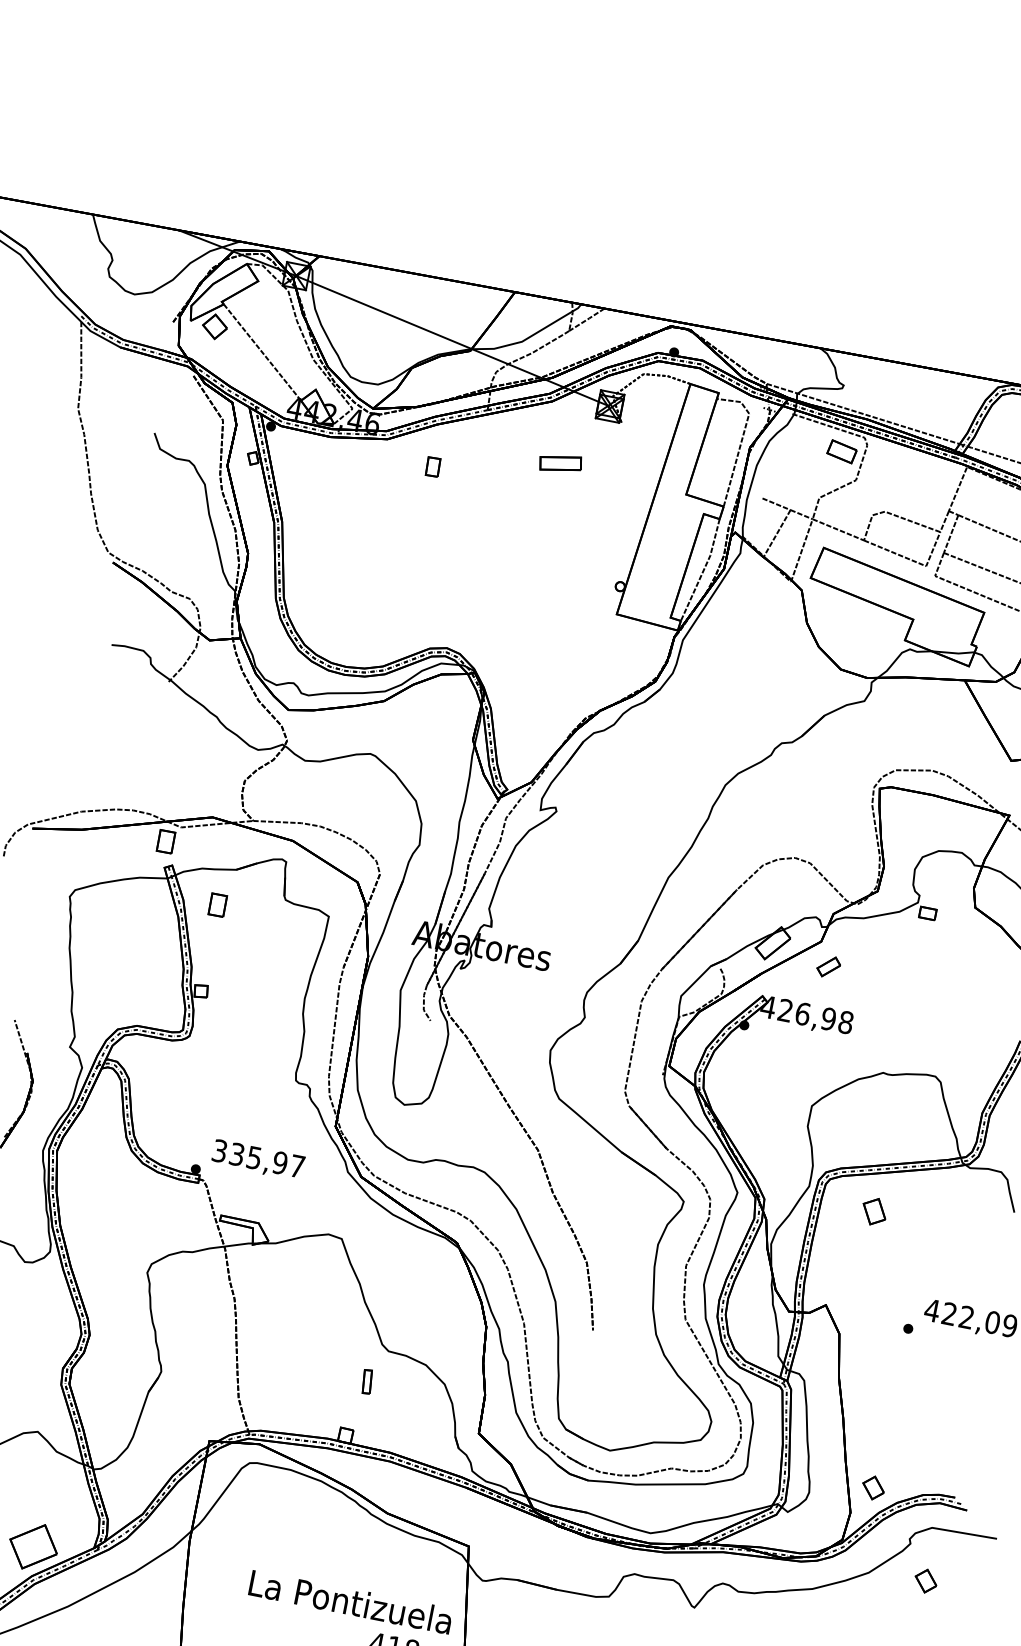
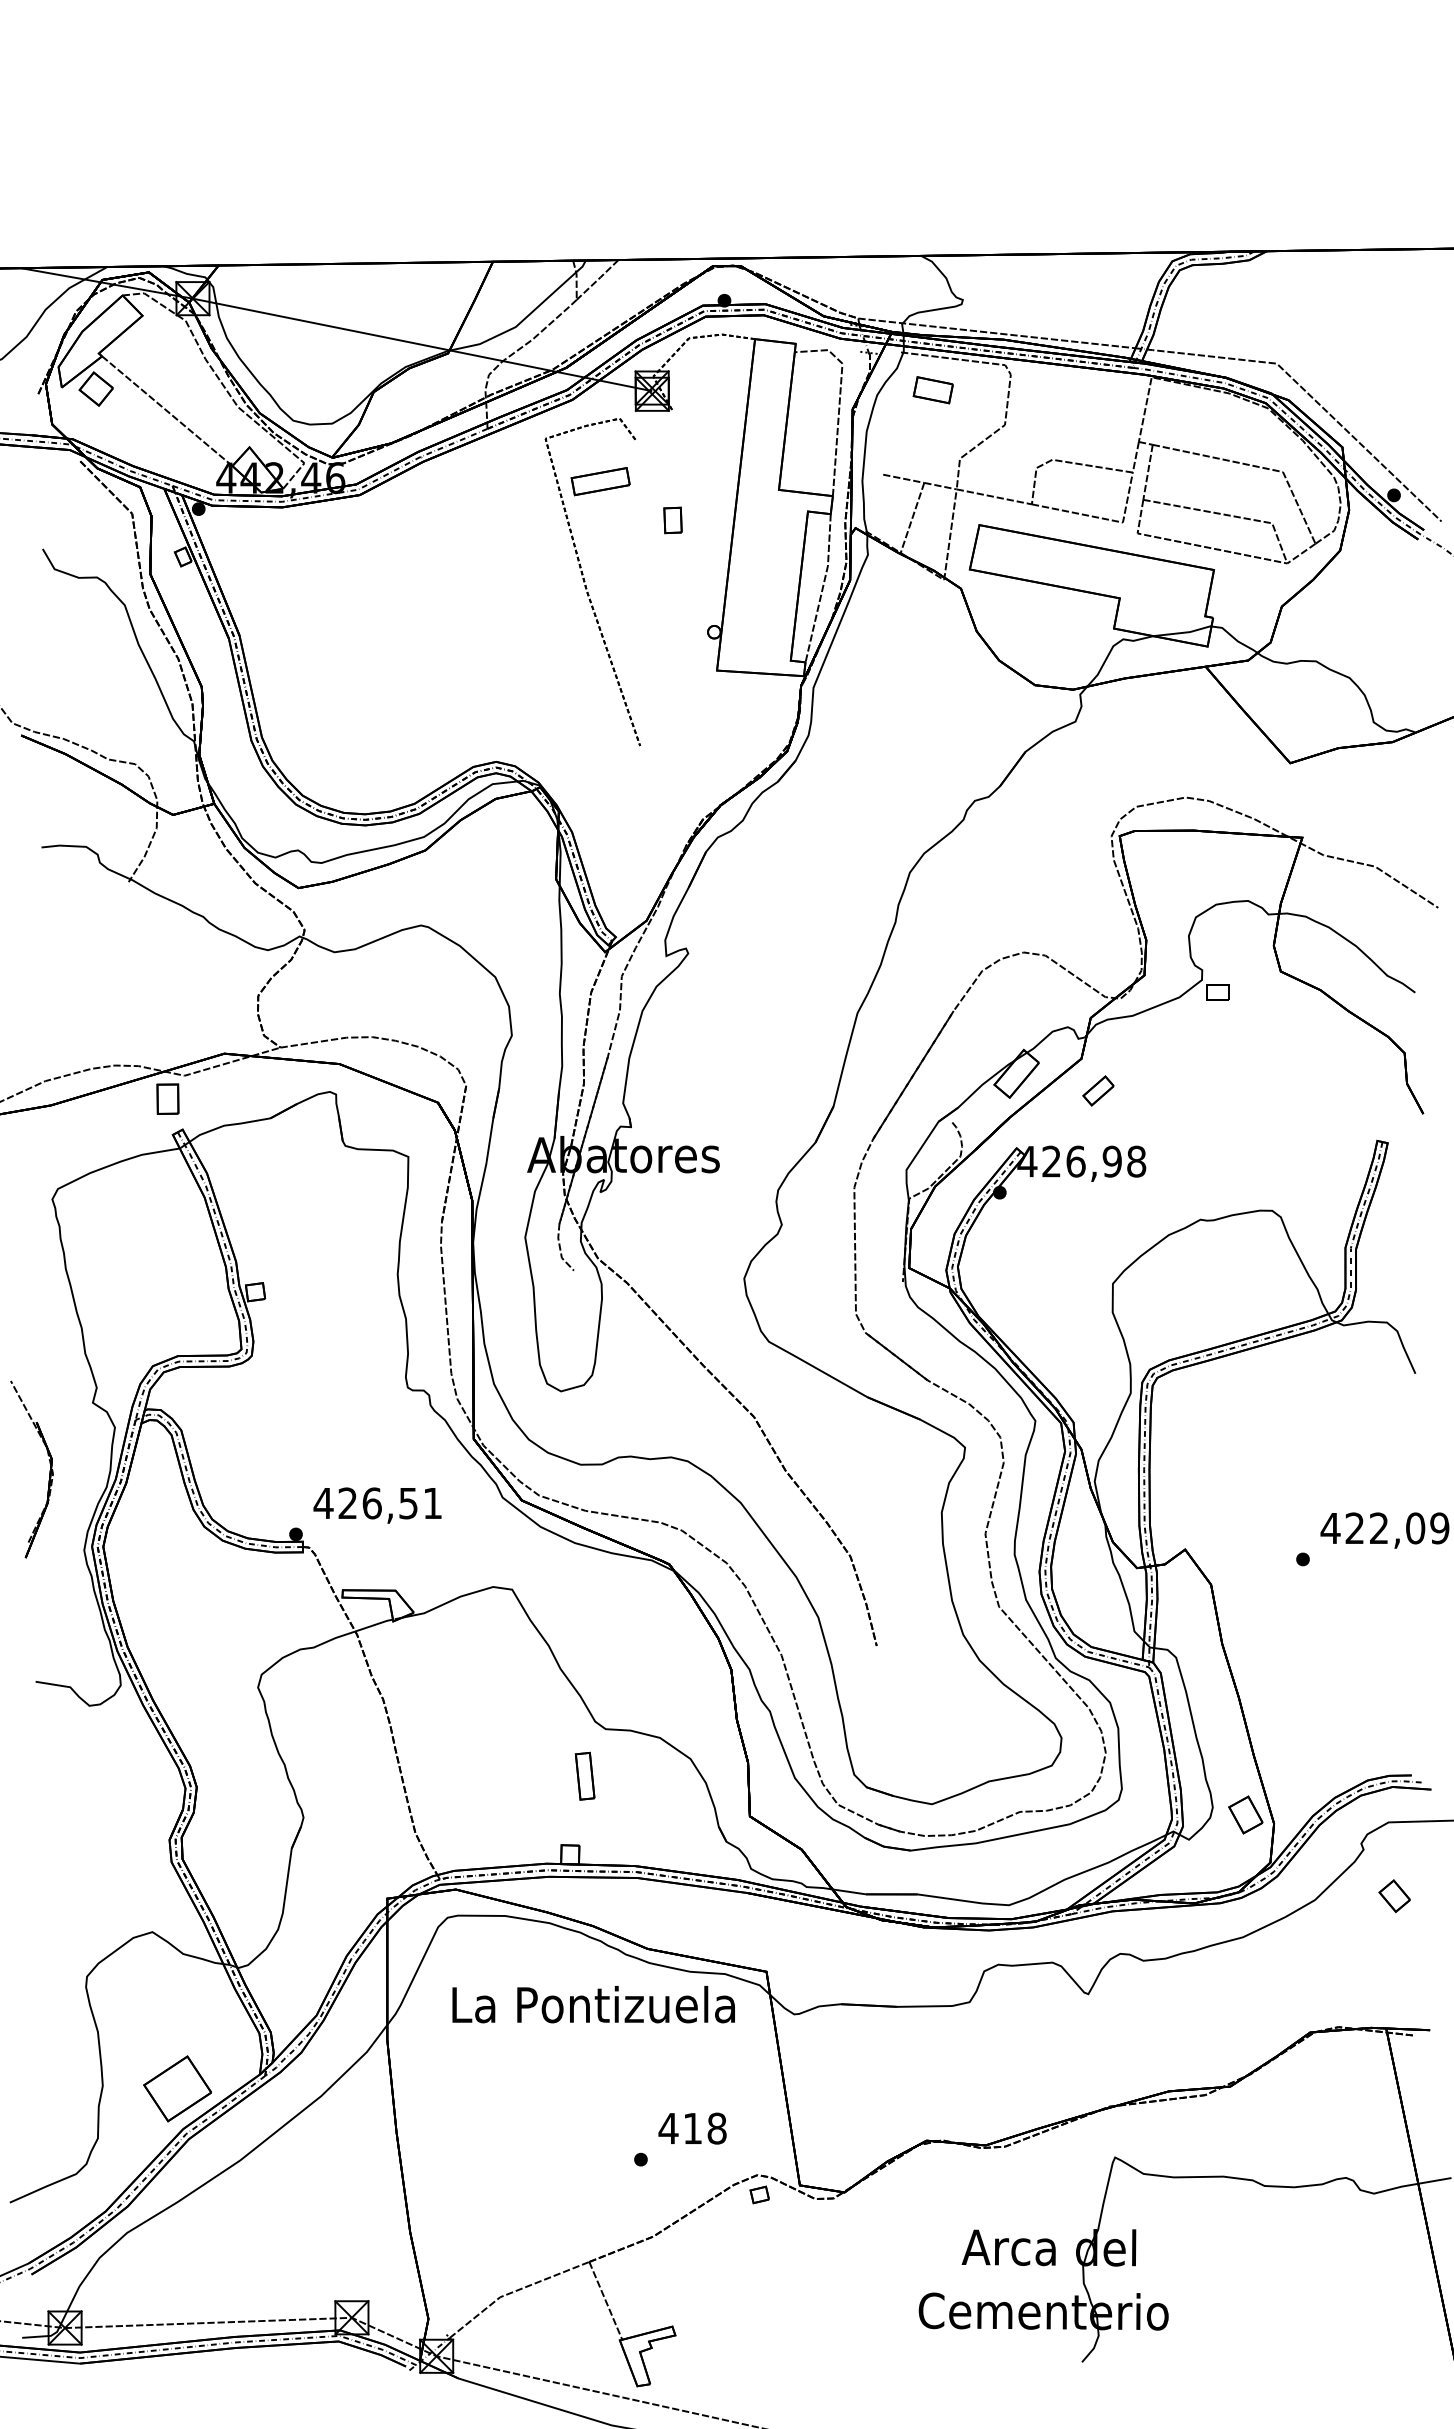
part: (841, 451) -> (932, 390), moved
part: (432, 467) -> (672, 520), moved
part: (535, 535) -> (586, 585), added
part: (217, 904) -> (254, 1170), removed
text: (258, 1158) -> (377, 1503), 335,97 -> 426,51
part: (874, 1211) -> (1245, 1814), moved
part: (367, 1381) -> (584, 1775), size x1.43
part: (873, 1487) -> (1298, 1783), removed
text: (350, 1601) -> (593, 2004), moved

